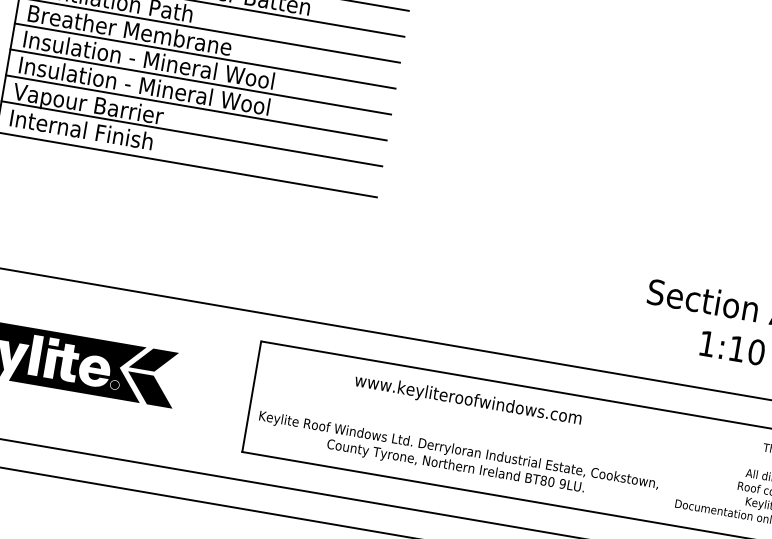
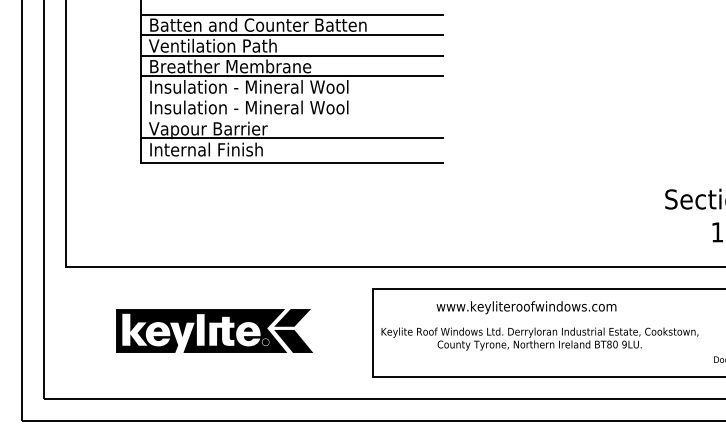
line: (199, 82) -> (291, 97), removed
line: (195, 107) -> (291, 117), removed
text: (468, 400) -> (526, 307), moved
text: (457, 458) -> (539, 338), moved

